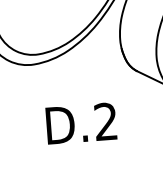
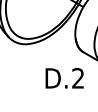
text: (81, 123) -> (64, 78), moved

